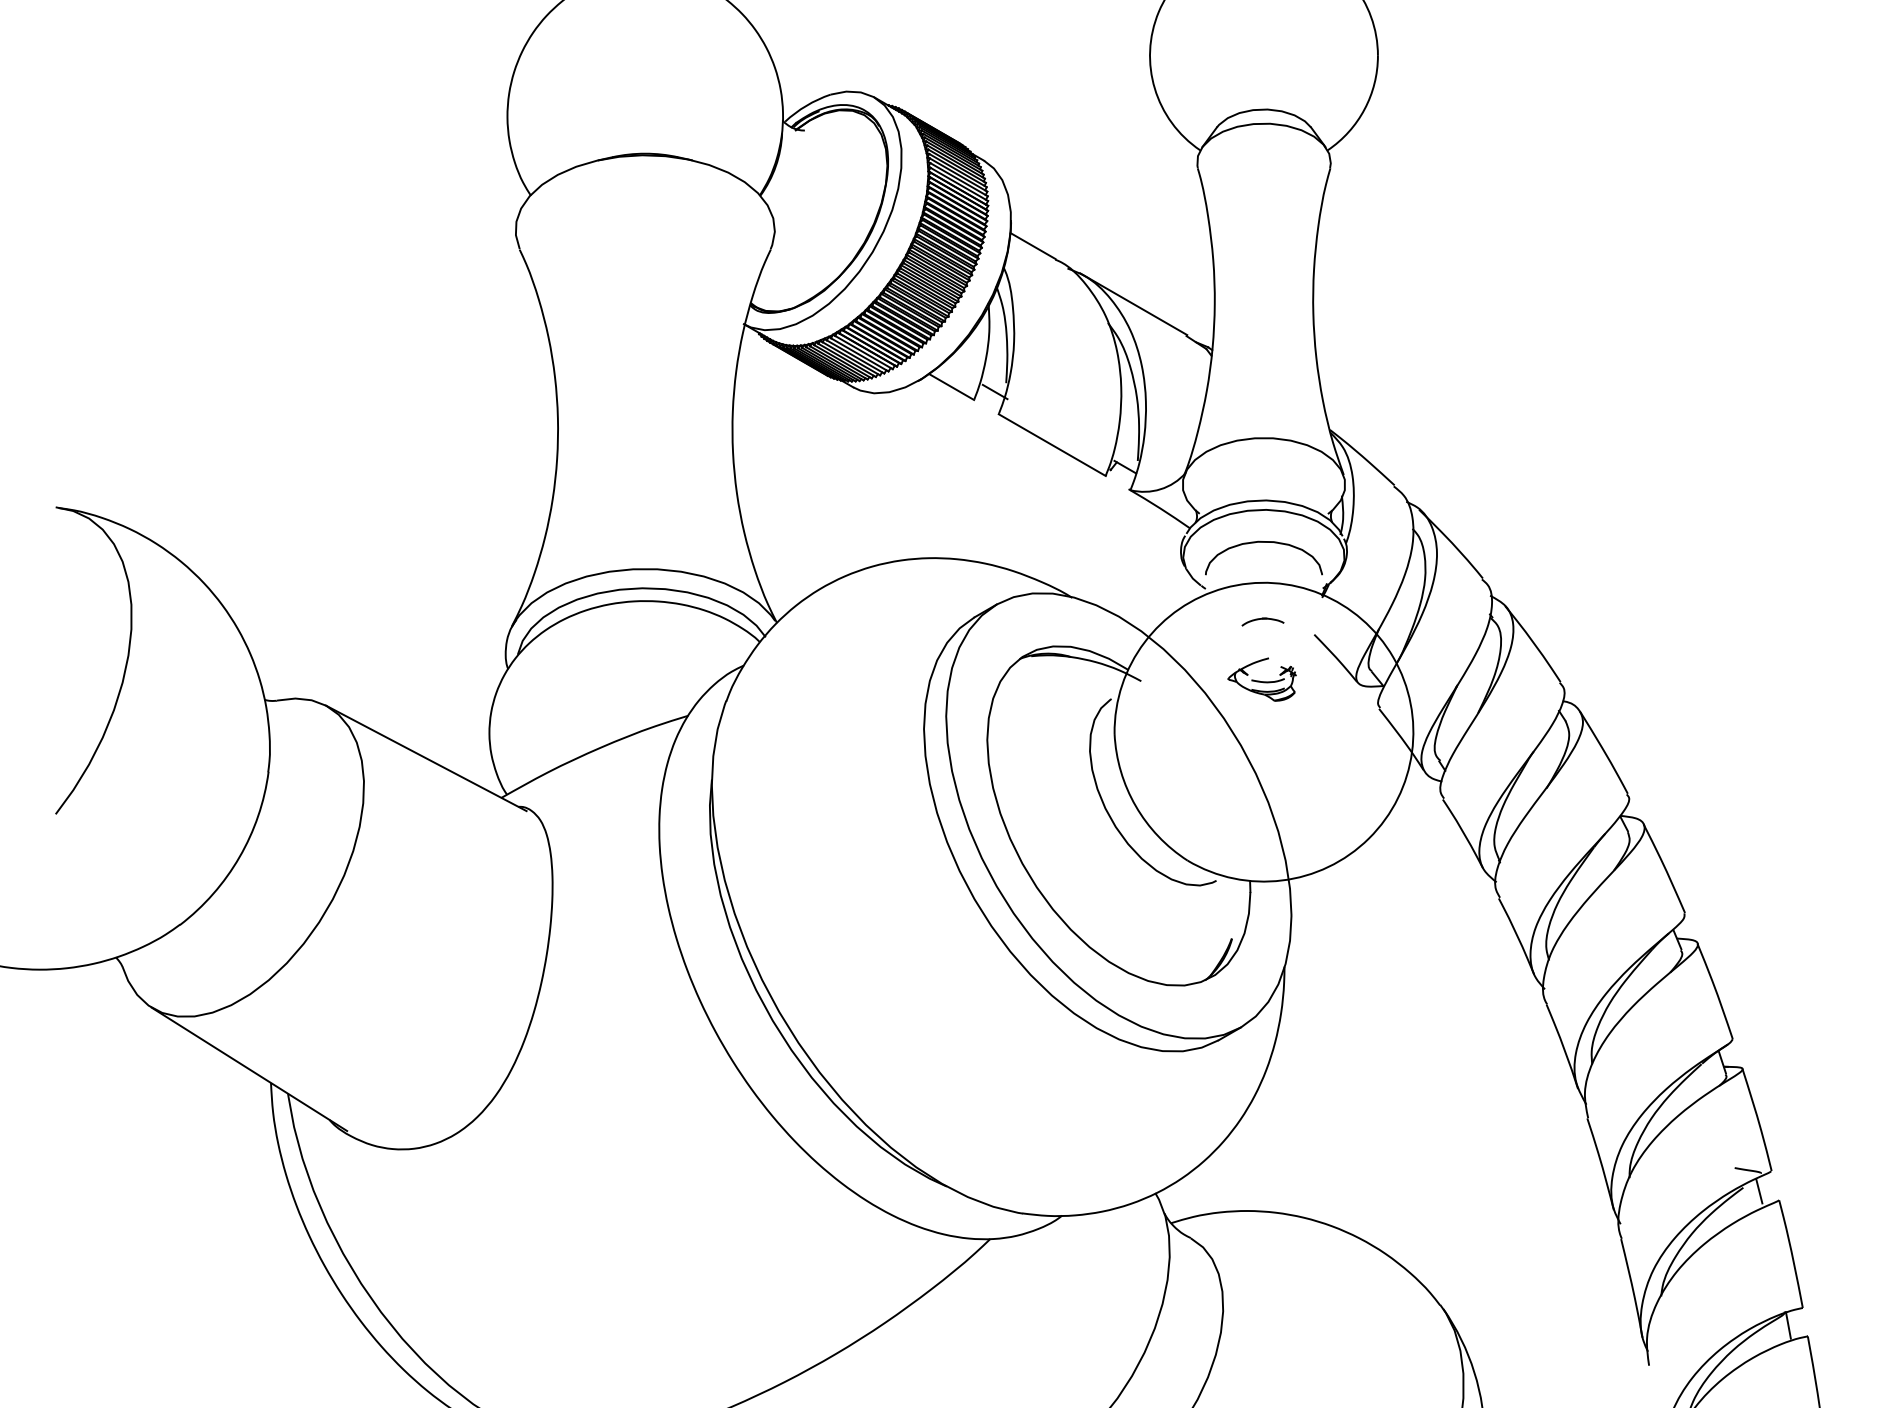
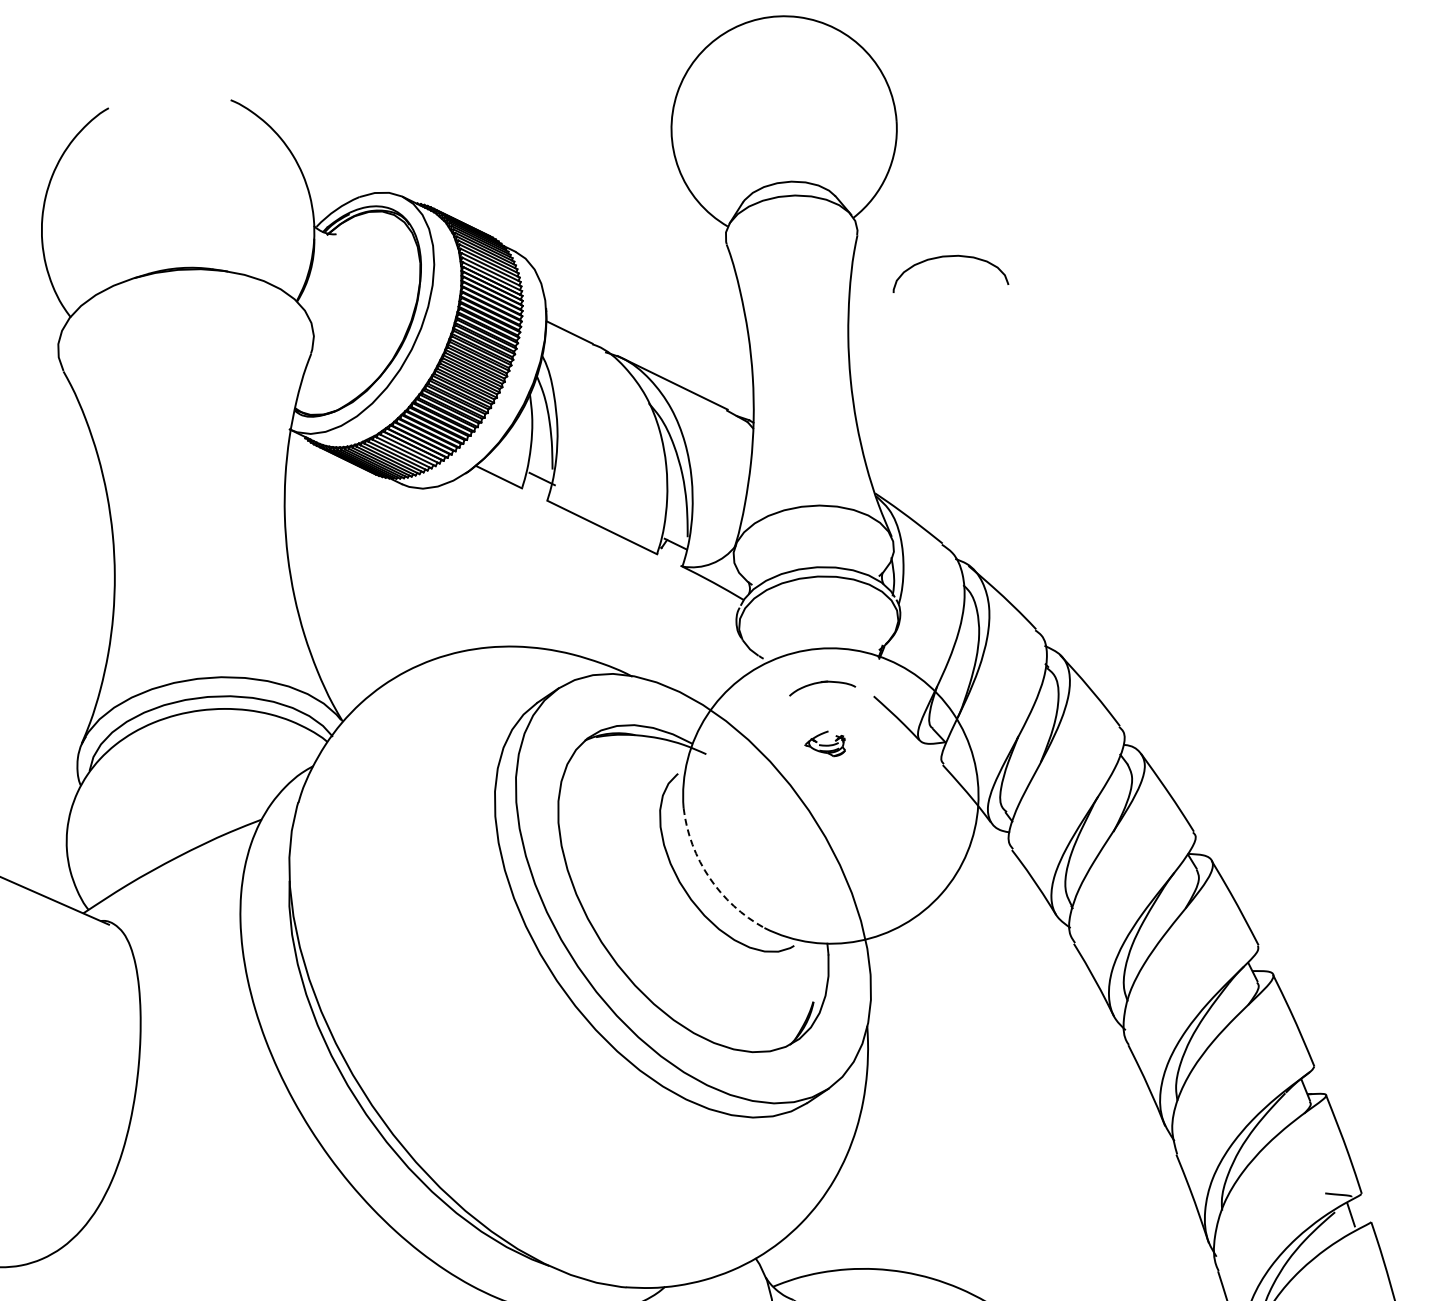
curve: (1263, 542) -> (948, 256), moved
part: (1262, 621) -> (821, 686), size x1.6
part: (1261, 679) -> (824, 744), size x0.6
arc: (1135, 806) -> (709, 878), solid -> dashed

